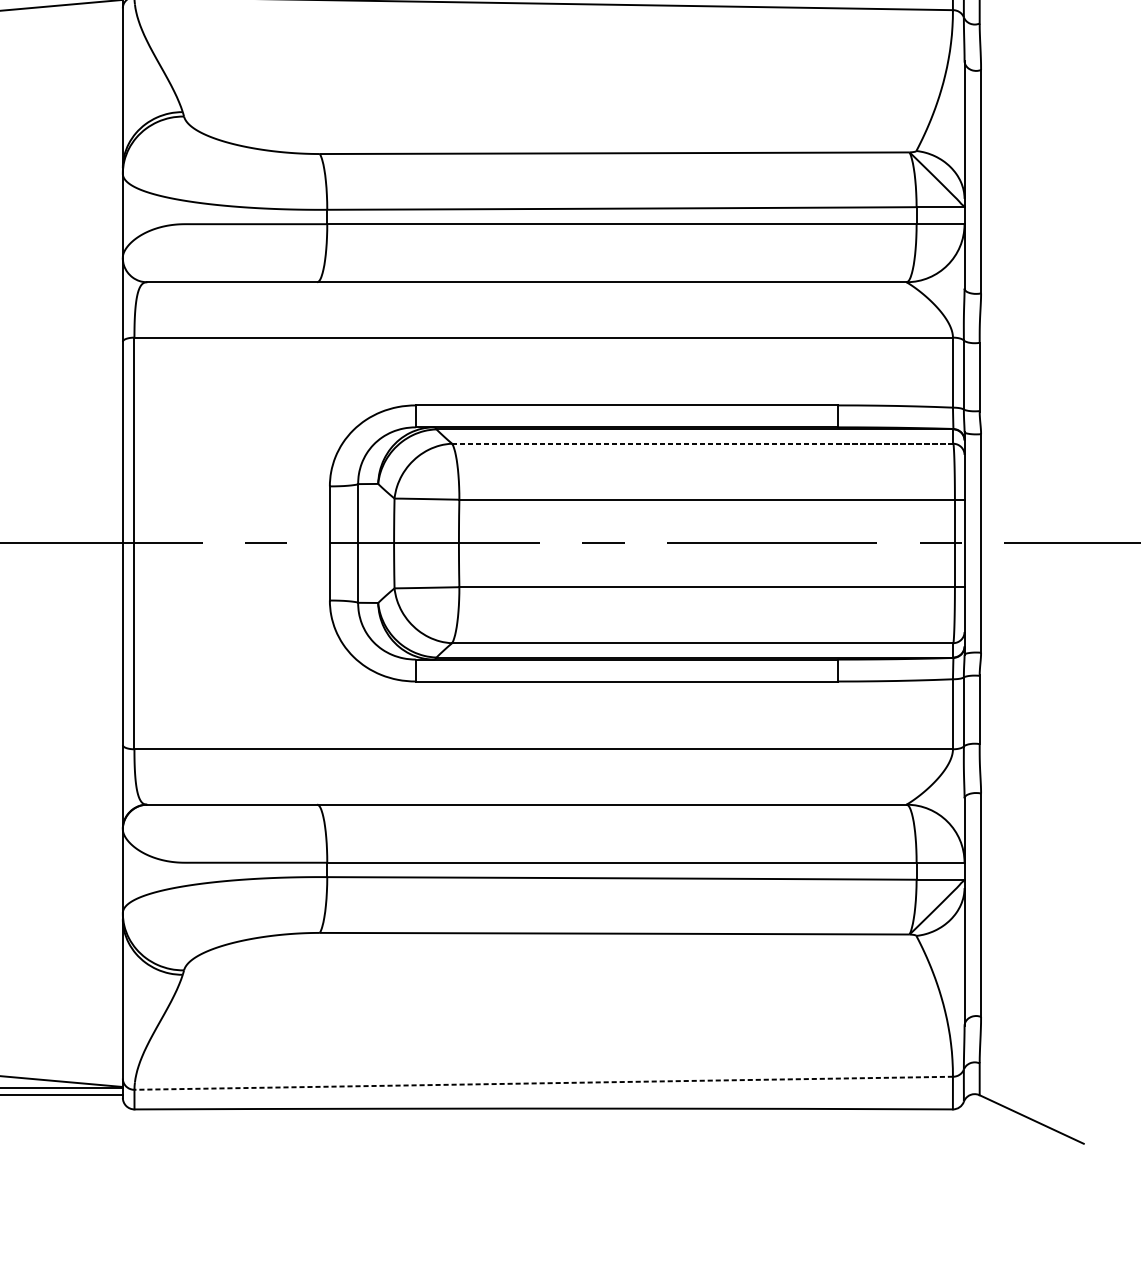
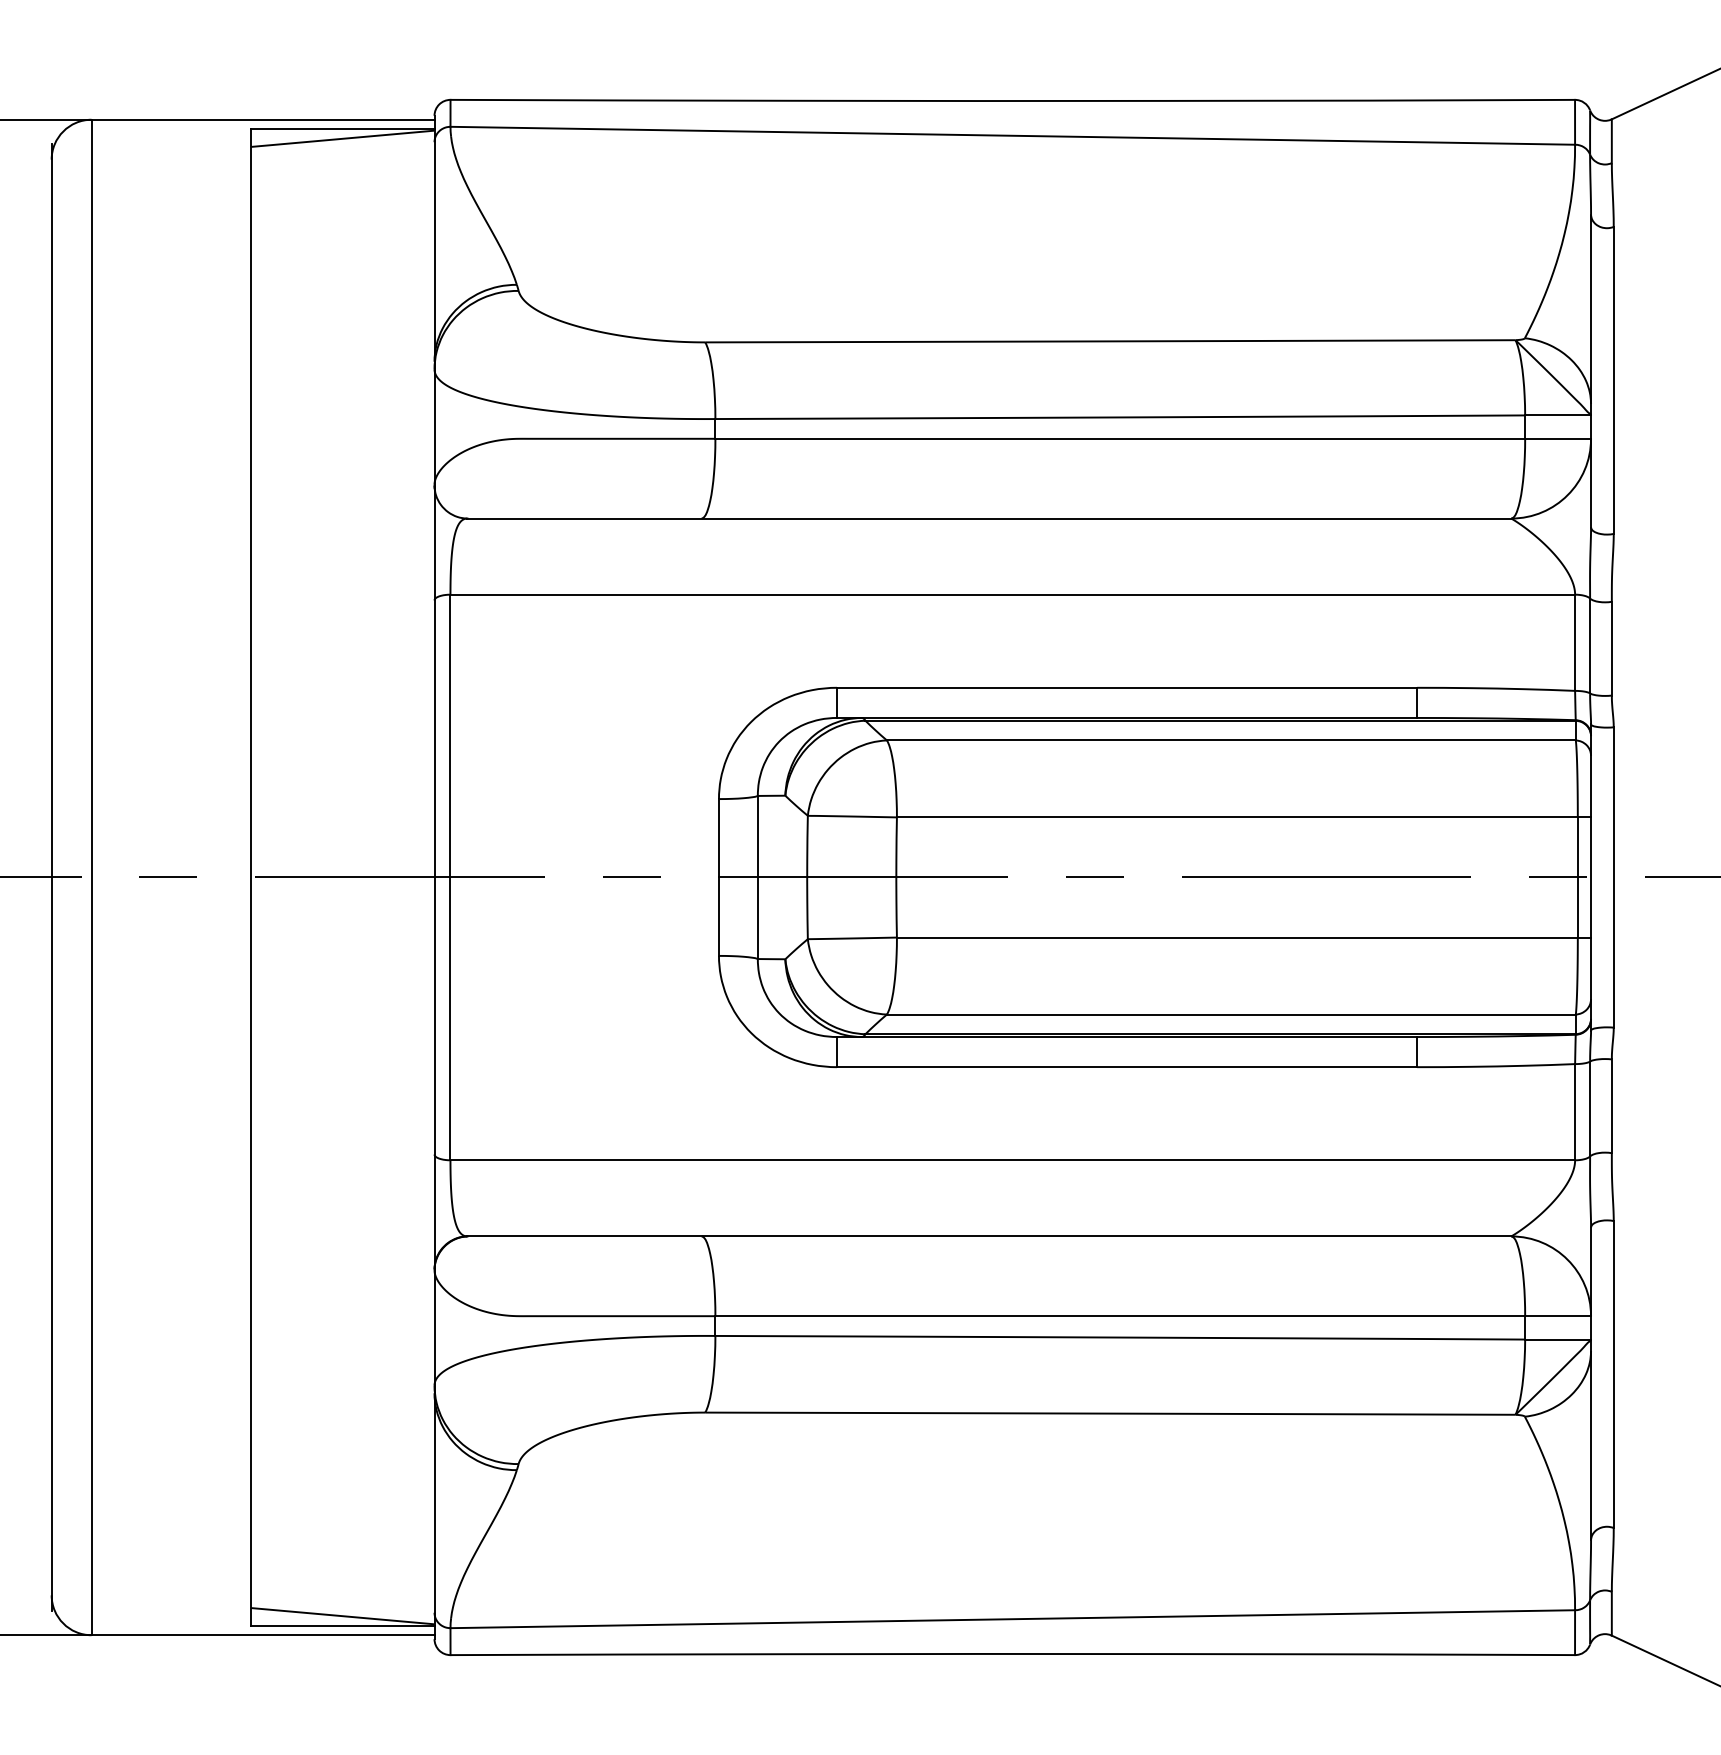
line: (702, 443) -> (1231, 740), dashed -> solid
line: (543, 1083) -> (1012, 1619), dashed -> solid

